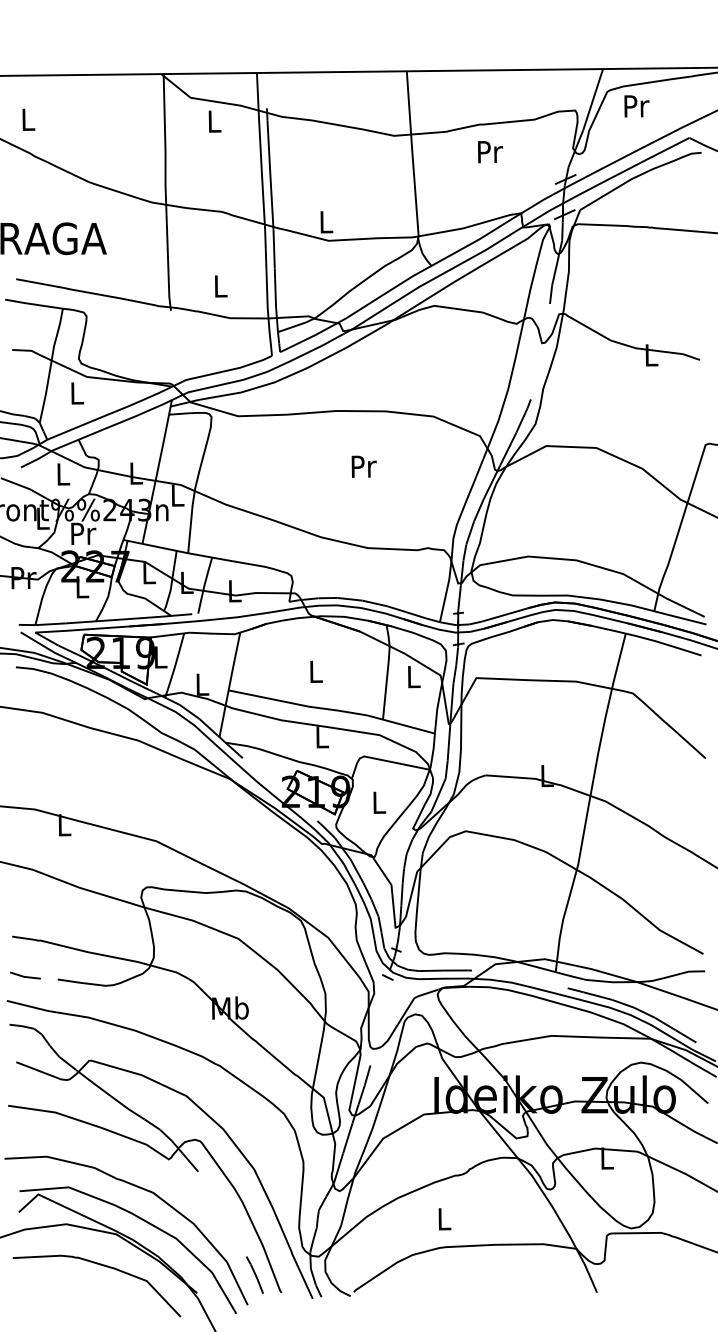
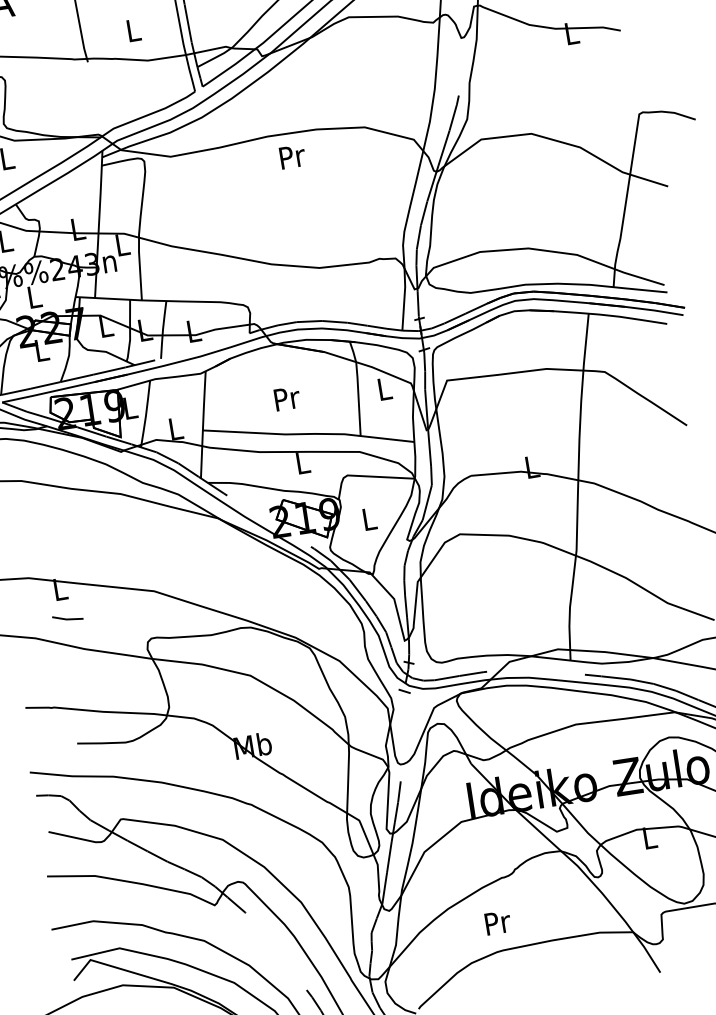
text: (363, 466) -> (291, 156), moved
text: (83, 533) -> (34, 296), Pr -> L
text: (316, 671) -> (287, 398), L -> Pr
line: (25, 976) -> (67, 618), moved
text: (444, 1219) -> (497, 923), L -> Pr

